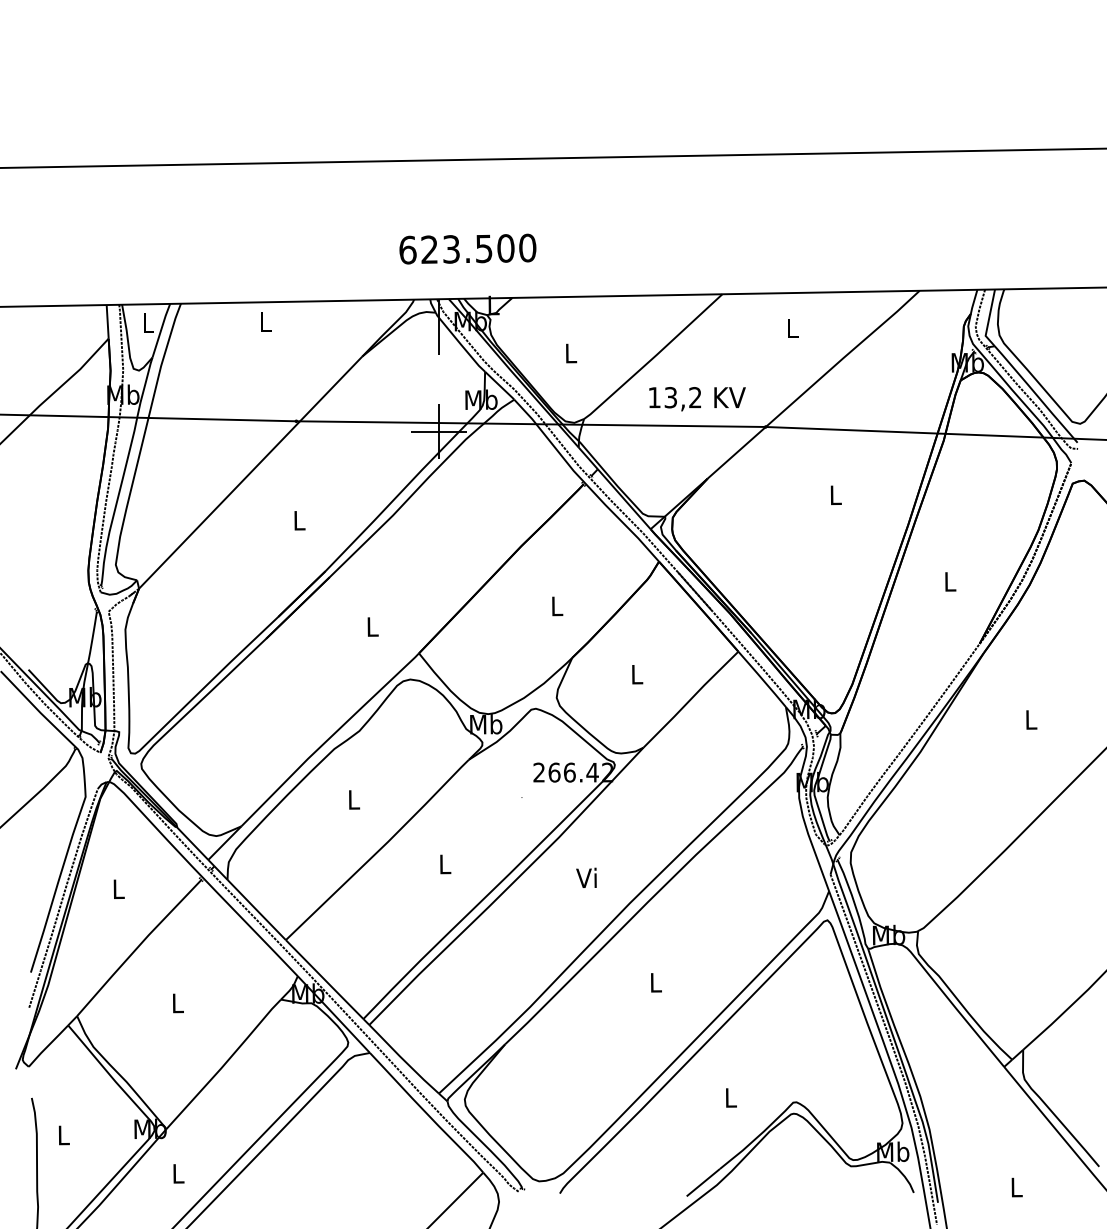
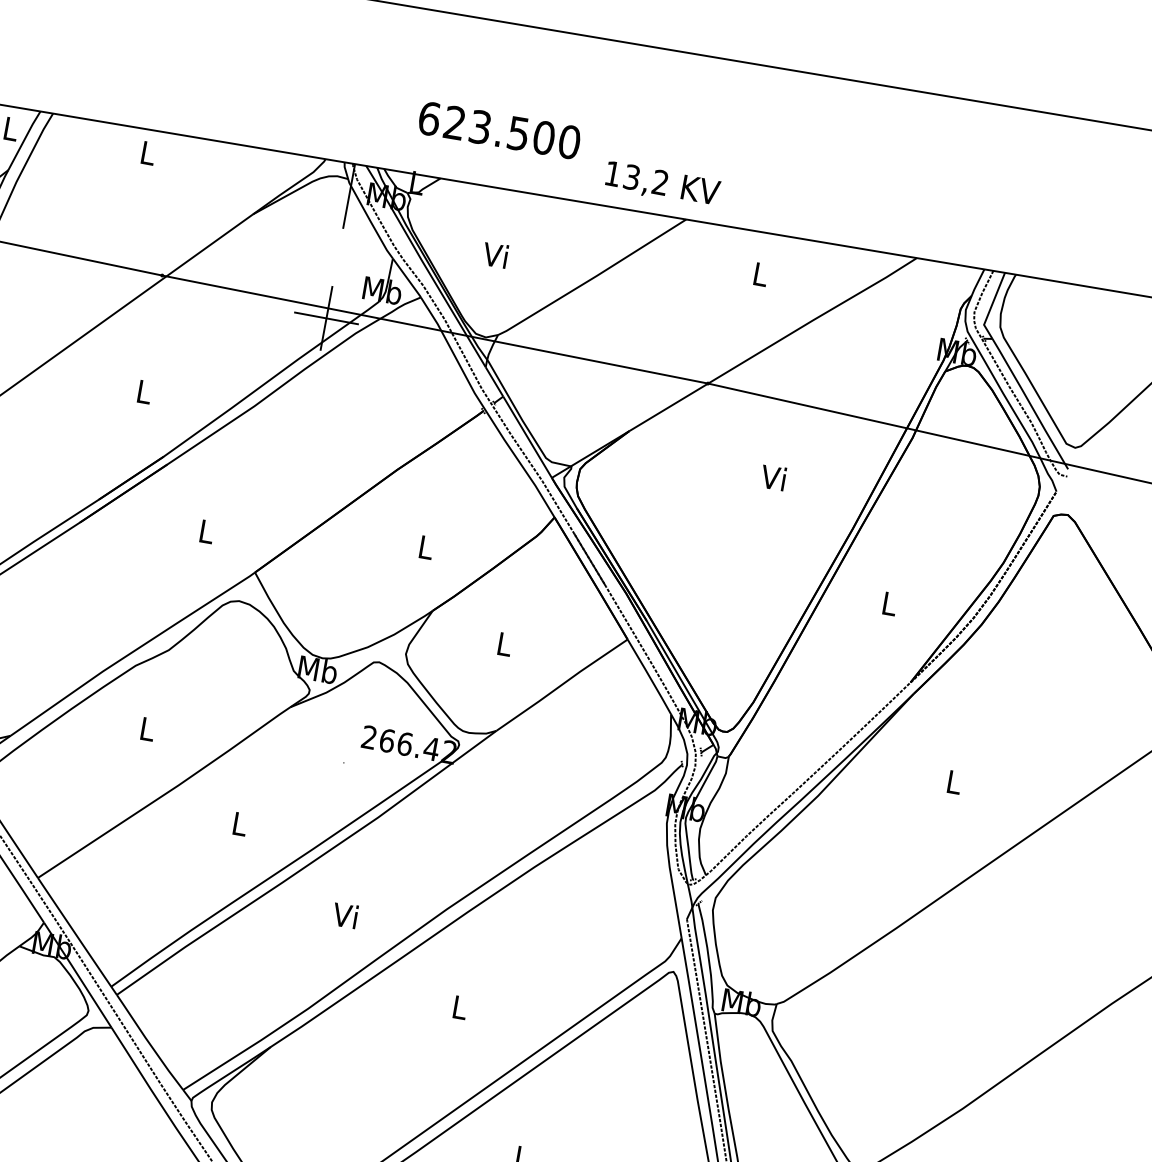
text: (467, 248) -> (499, 129), moved
text: (569, 353) -> (495, 255), L -> Vi
text: (697, 399) -> (662, 185), moved
text: (834, 494) -> (773, 477), L -> Vi
text: (586, 877) -> (345, 914), moved

